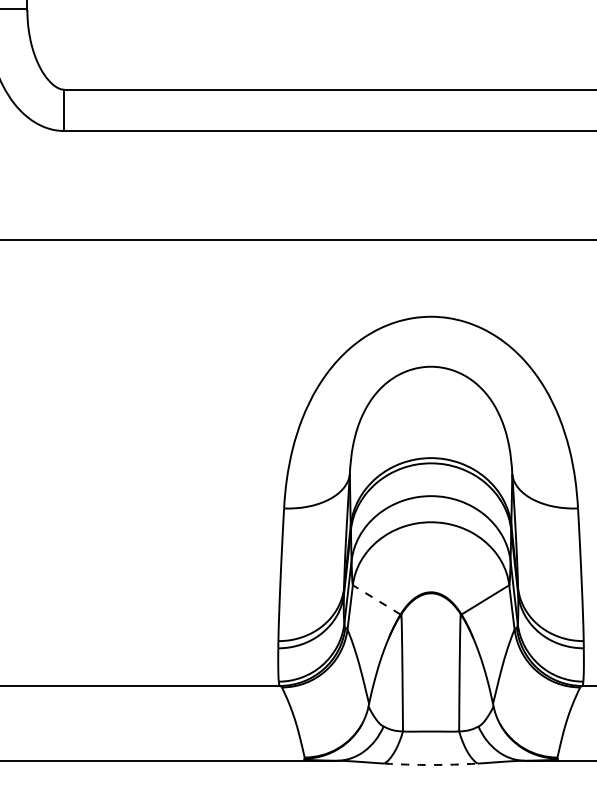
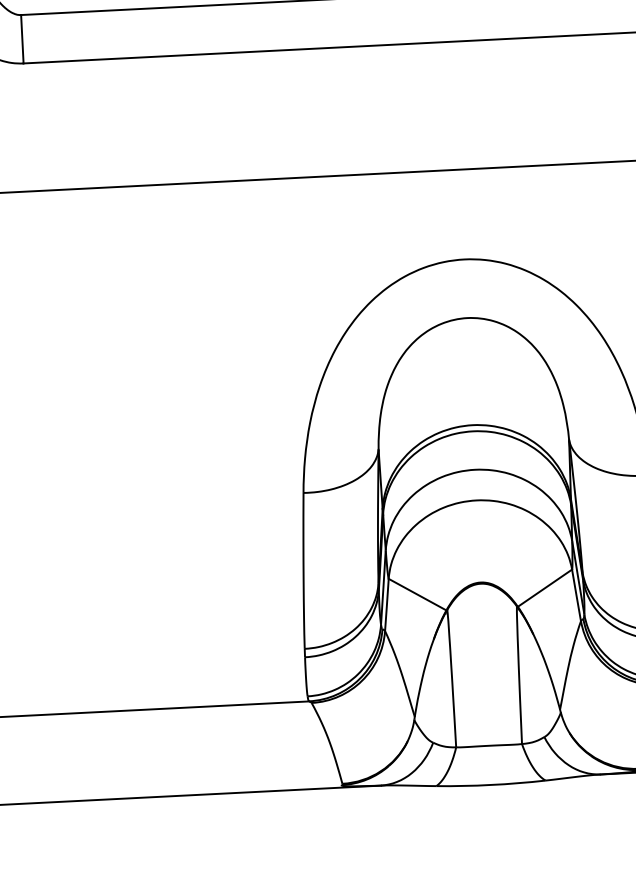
line: (376, 599) -> (417, 594), dashed -> solid
arc: (431, 764) -> (491, 784), dashed -> solid

